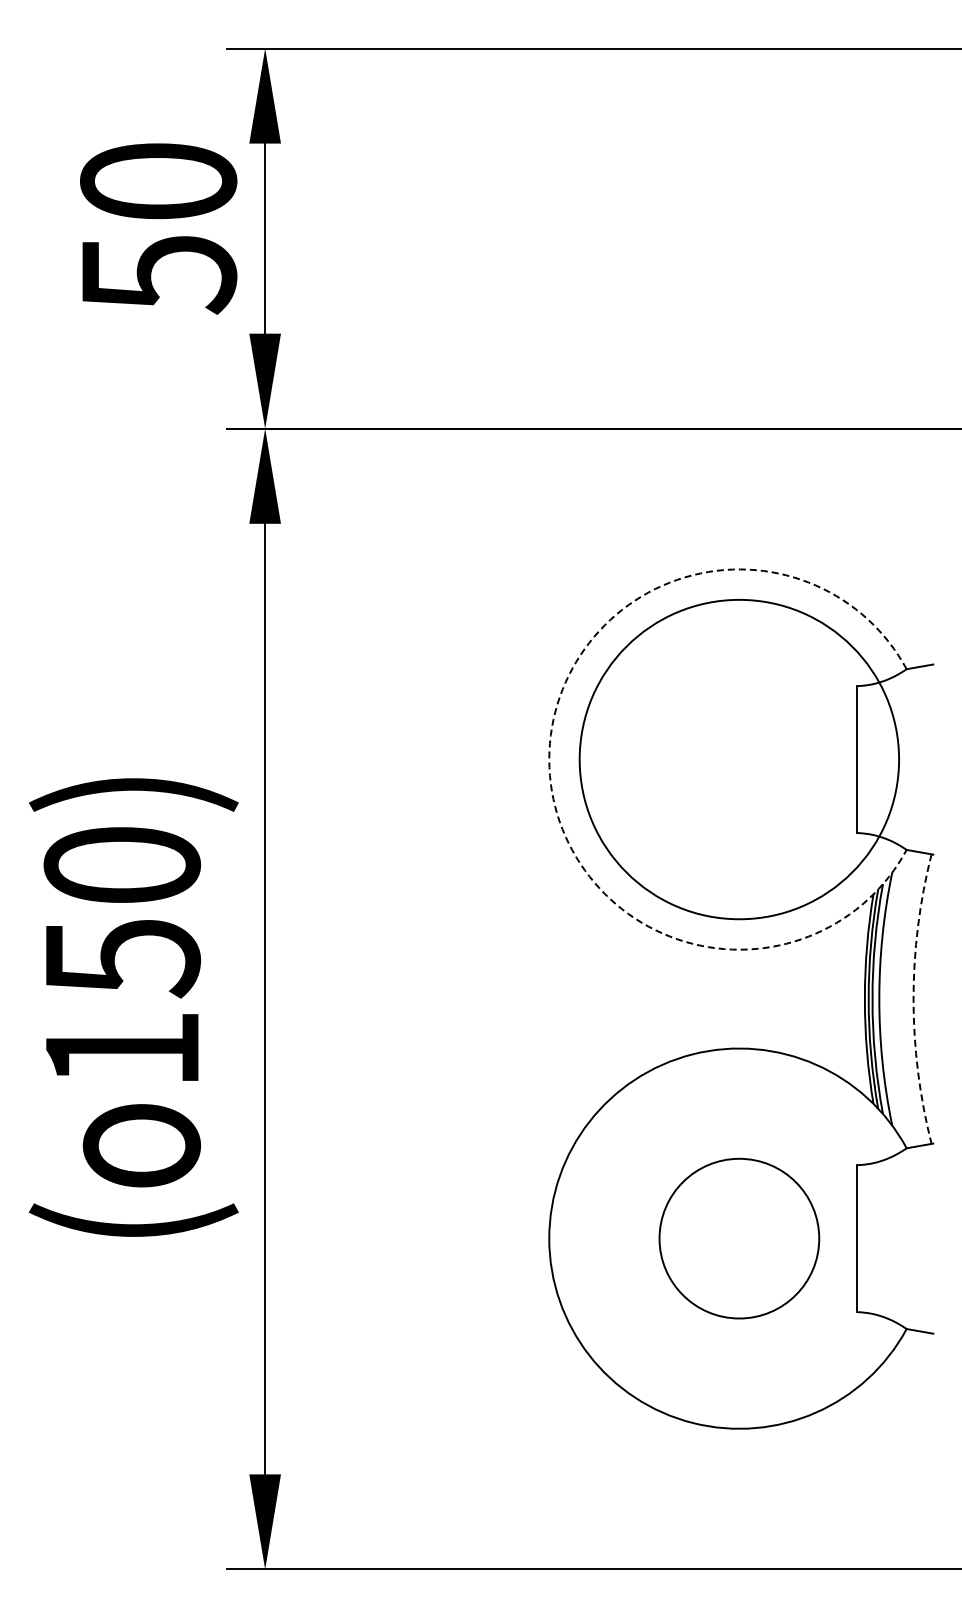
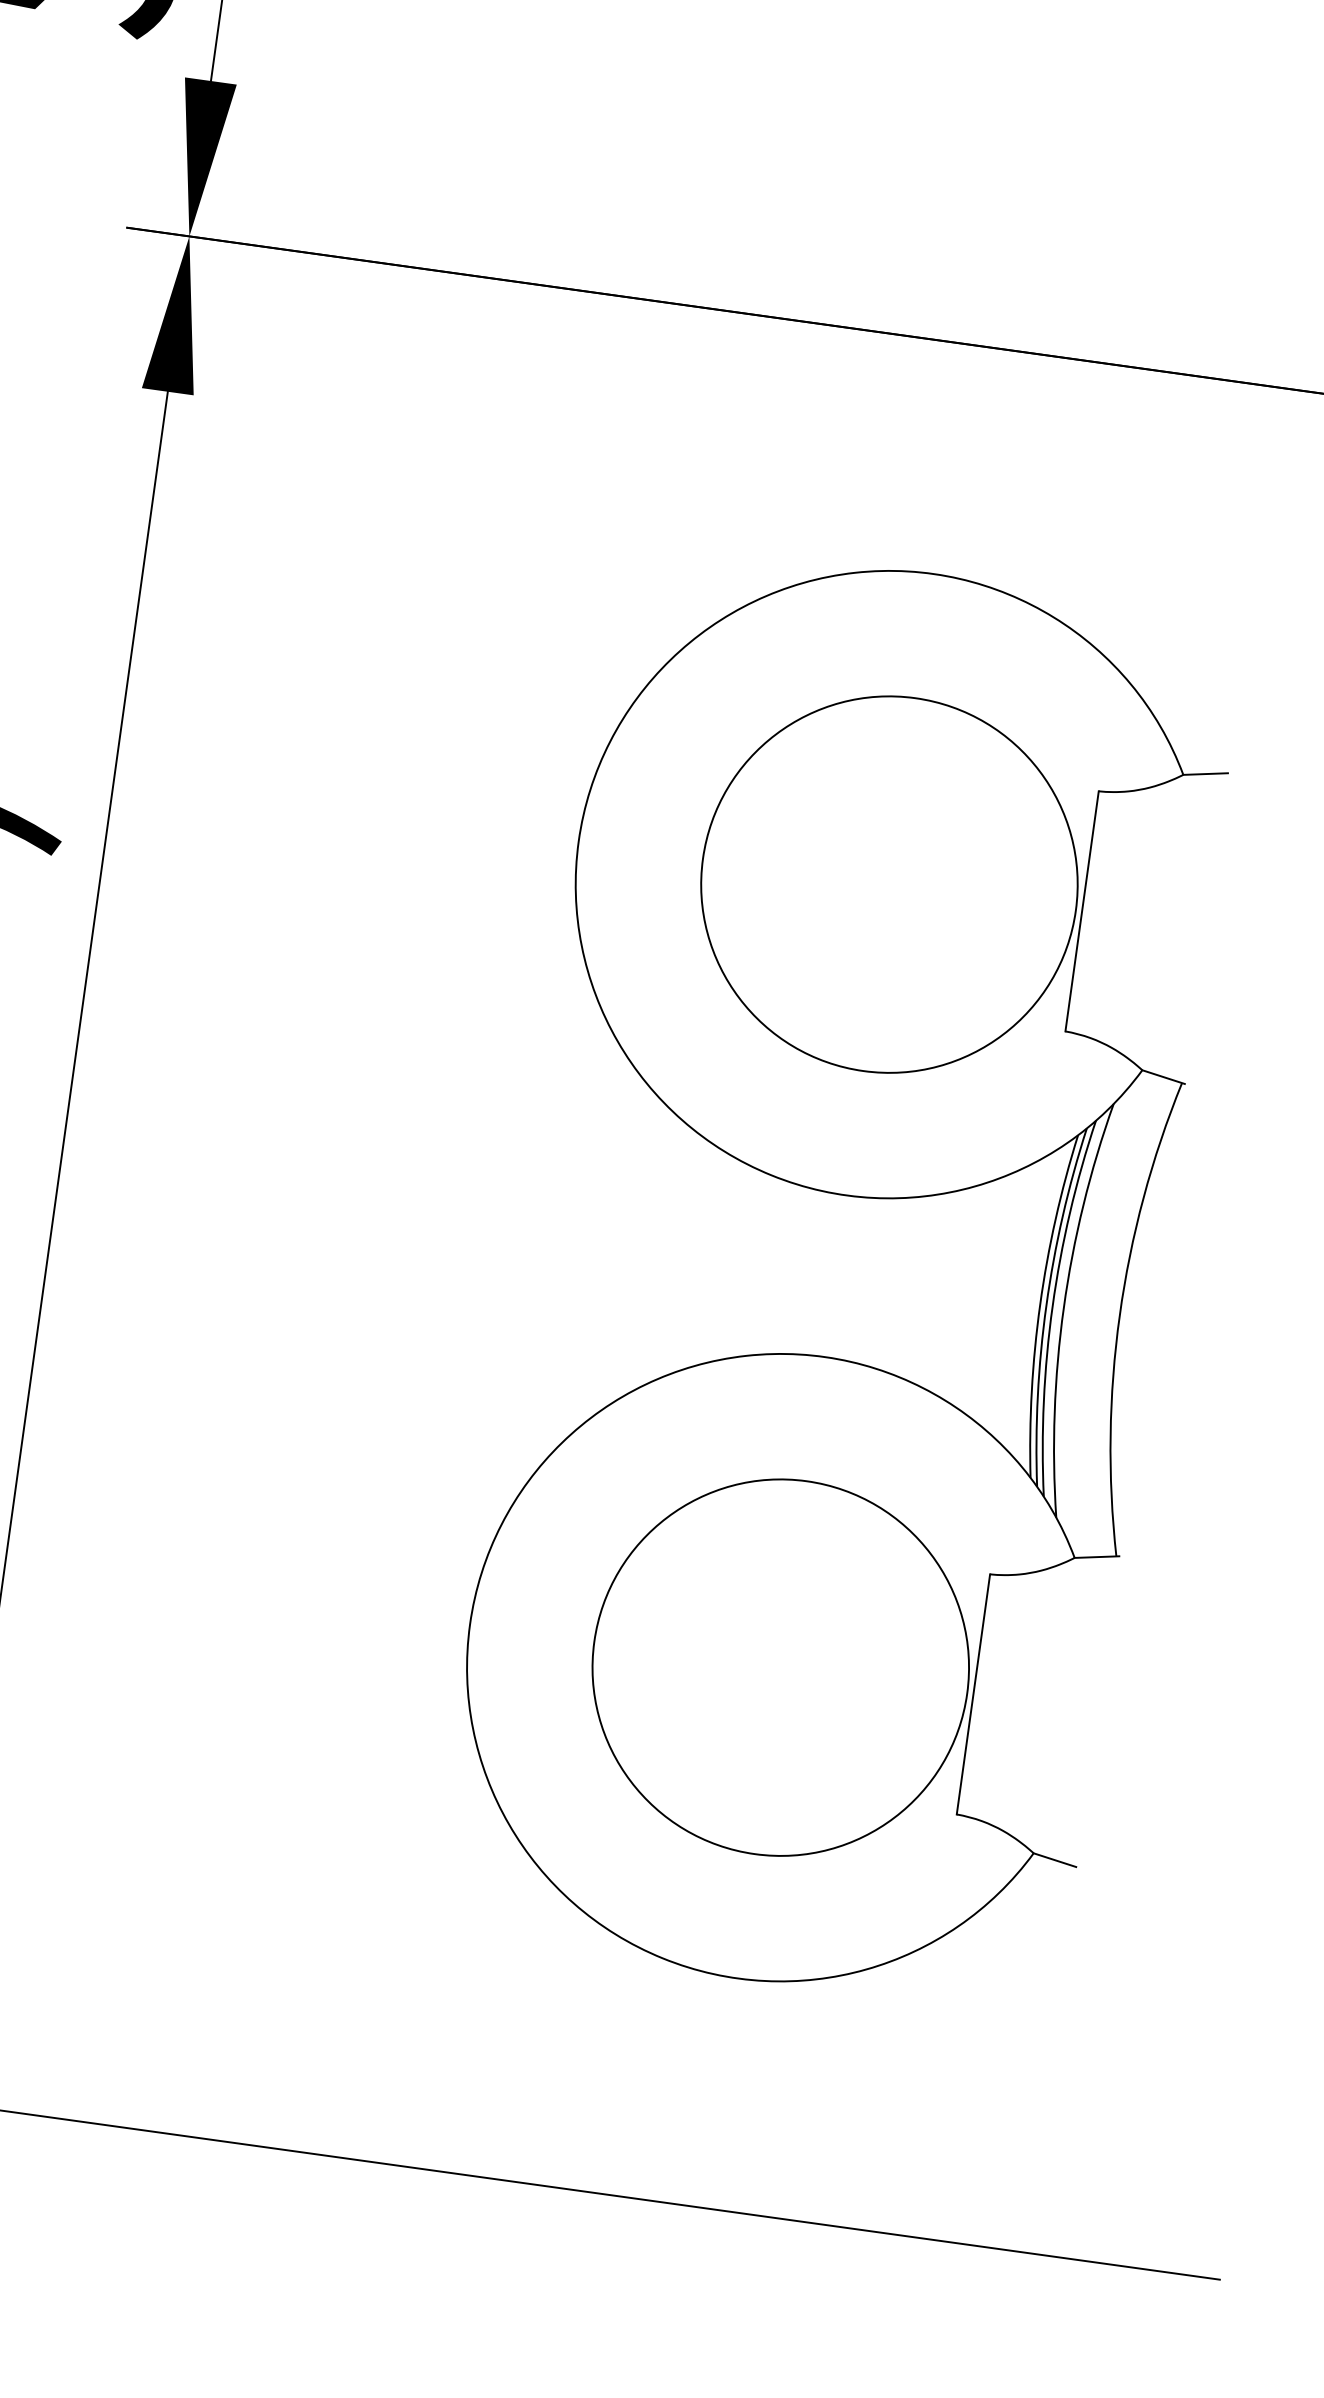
arc: (549, 759) -> (579, 841), dashed -> solid
circle: (739, 759) -> (889, 884), size x0.71
arc: (913, 999) -> (1119, 1316), dashed -> solid
circle: (739, 1238) -> (780, 1667), size x1.43

